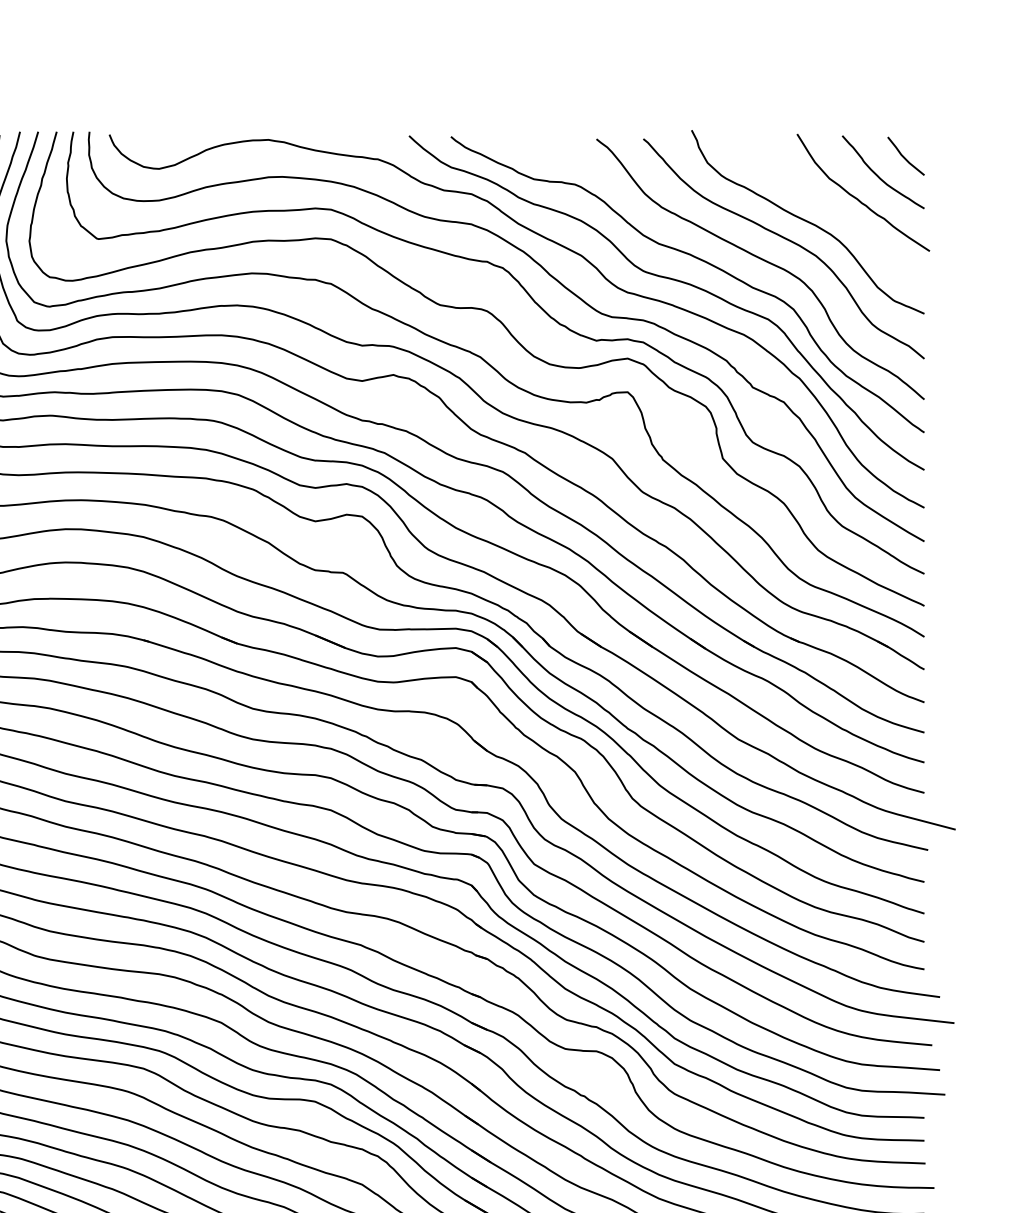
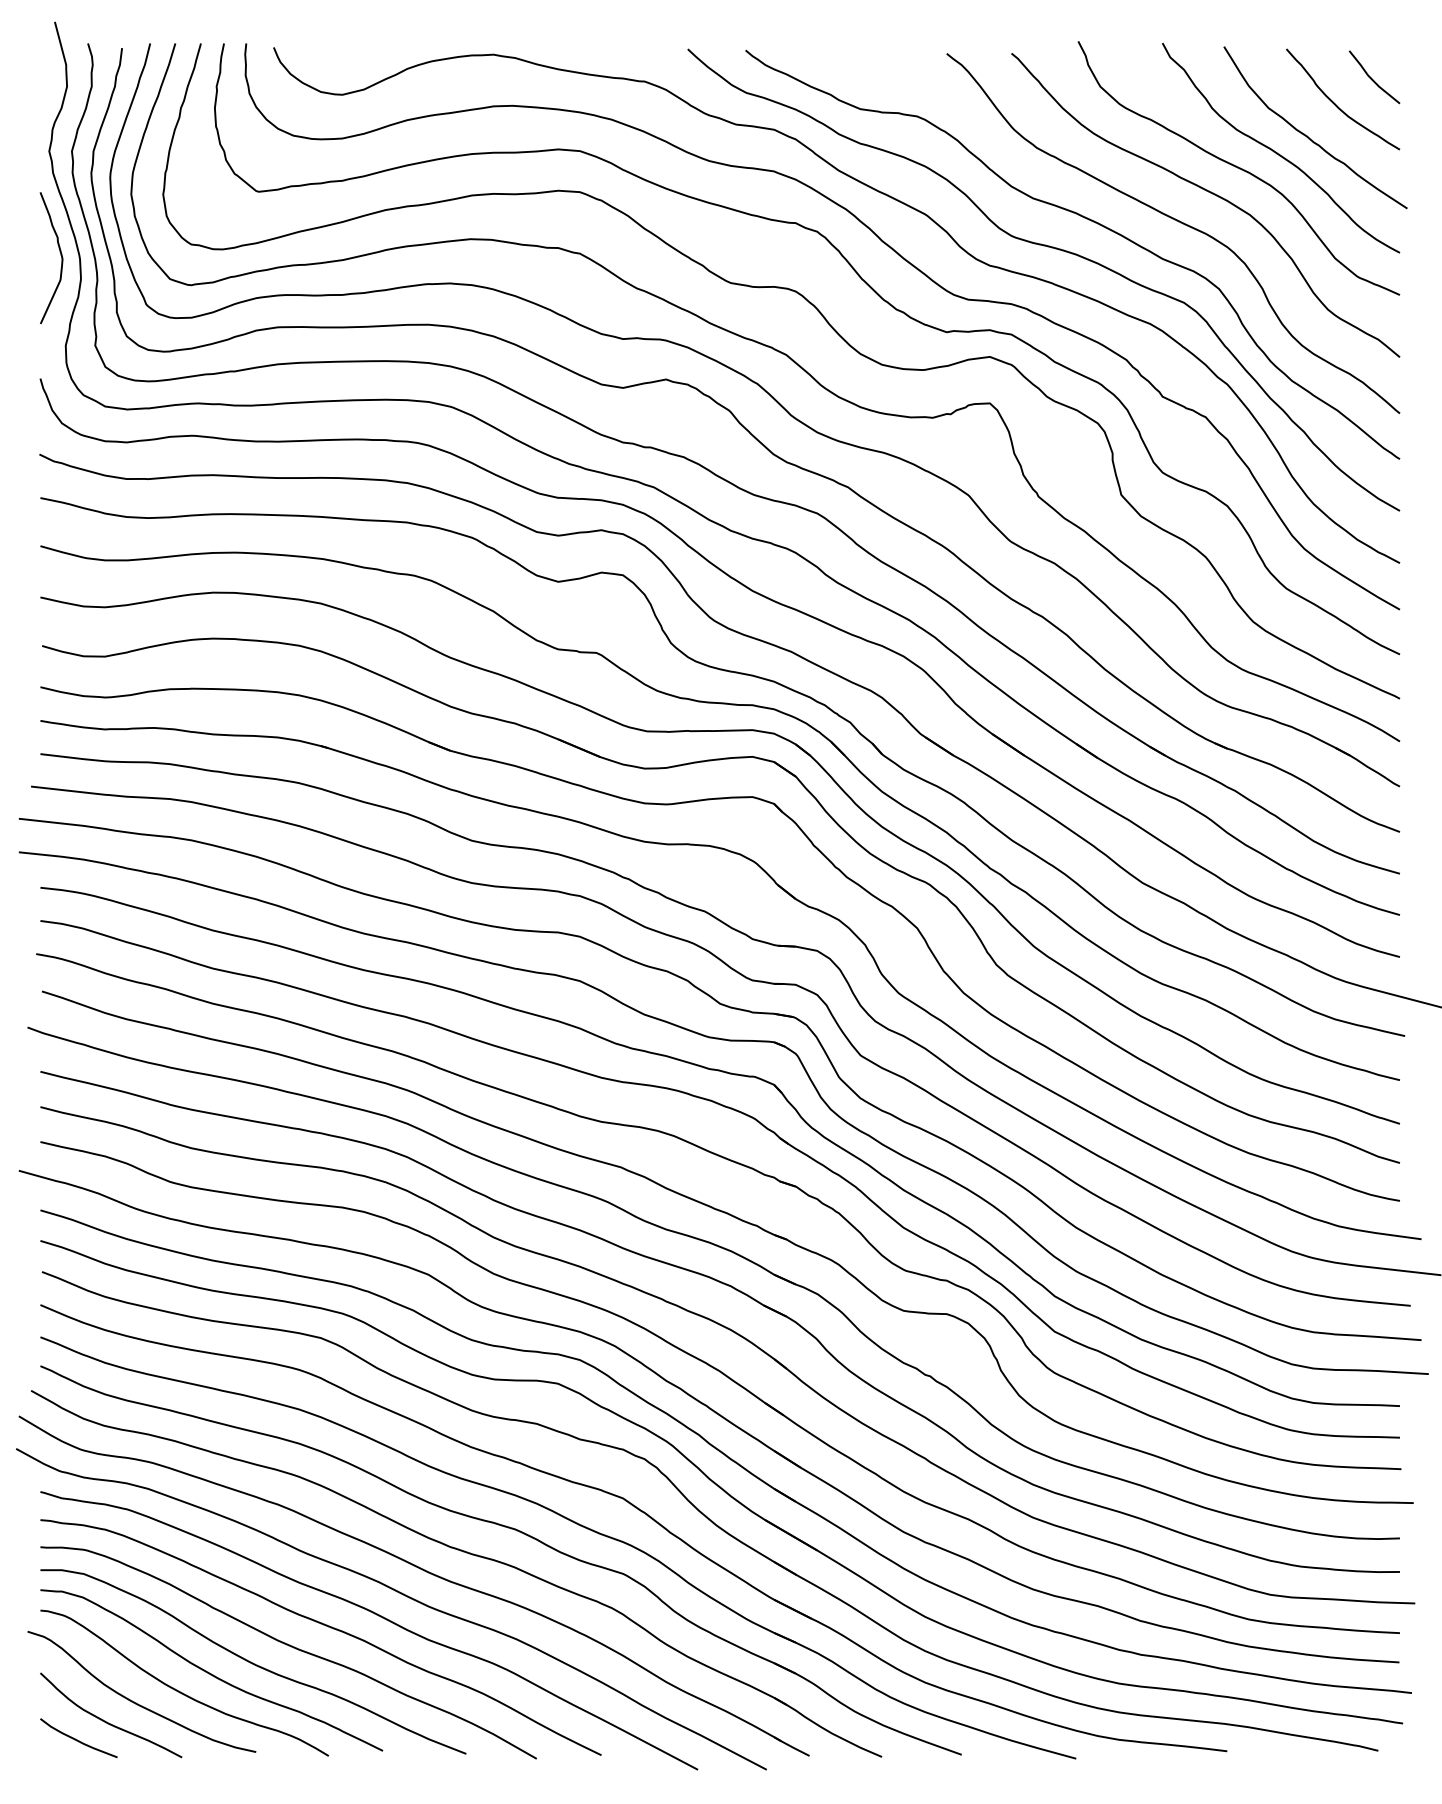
curve: (837, 211) -> (1279, 153), added

